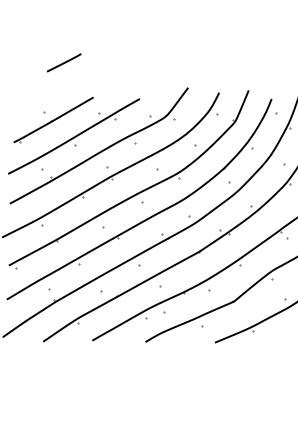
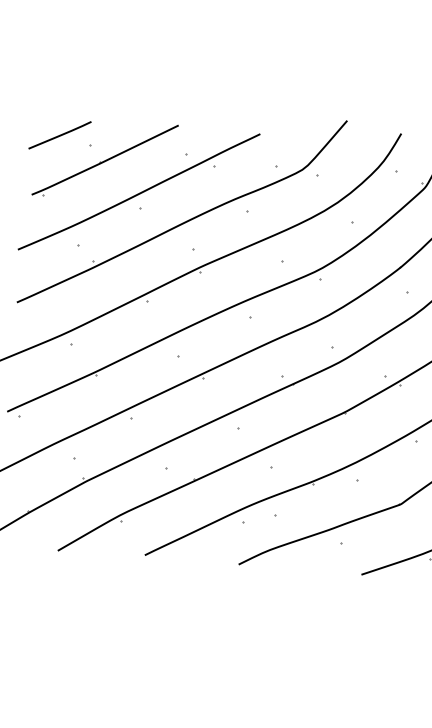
line: (64, 62) -> (60, 134), moved

